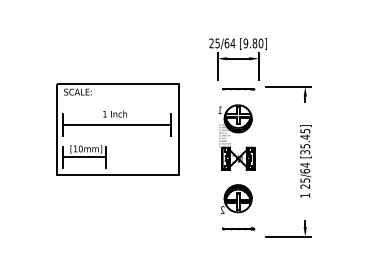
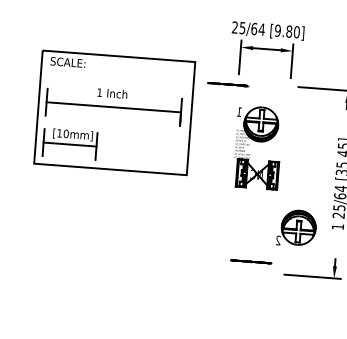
line: (238, 89) -> (228, 85), moved
part: (117, 129) -> (113, 112), moved
part: (236, 198) -> (296, 227), moved

